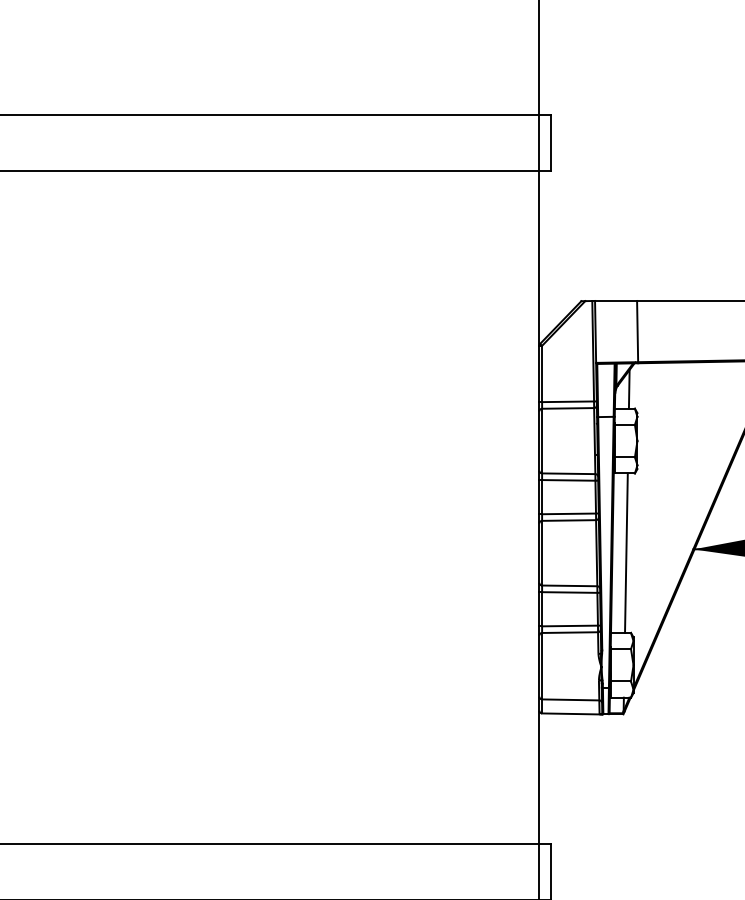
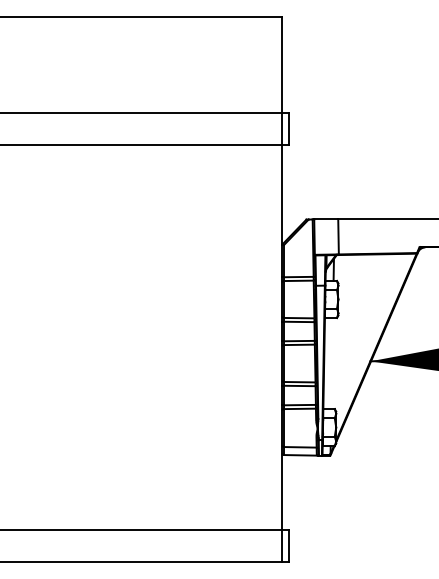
line: (625, 553) -> (331, 363), removed

